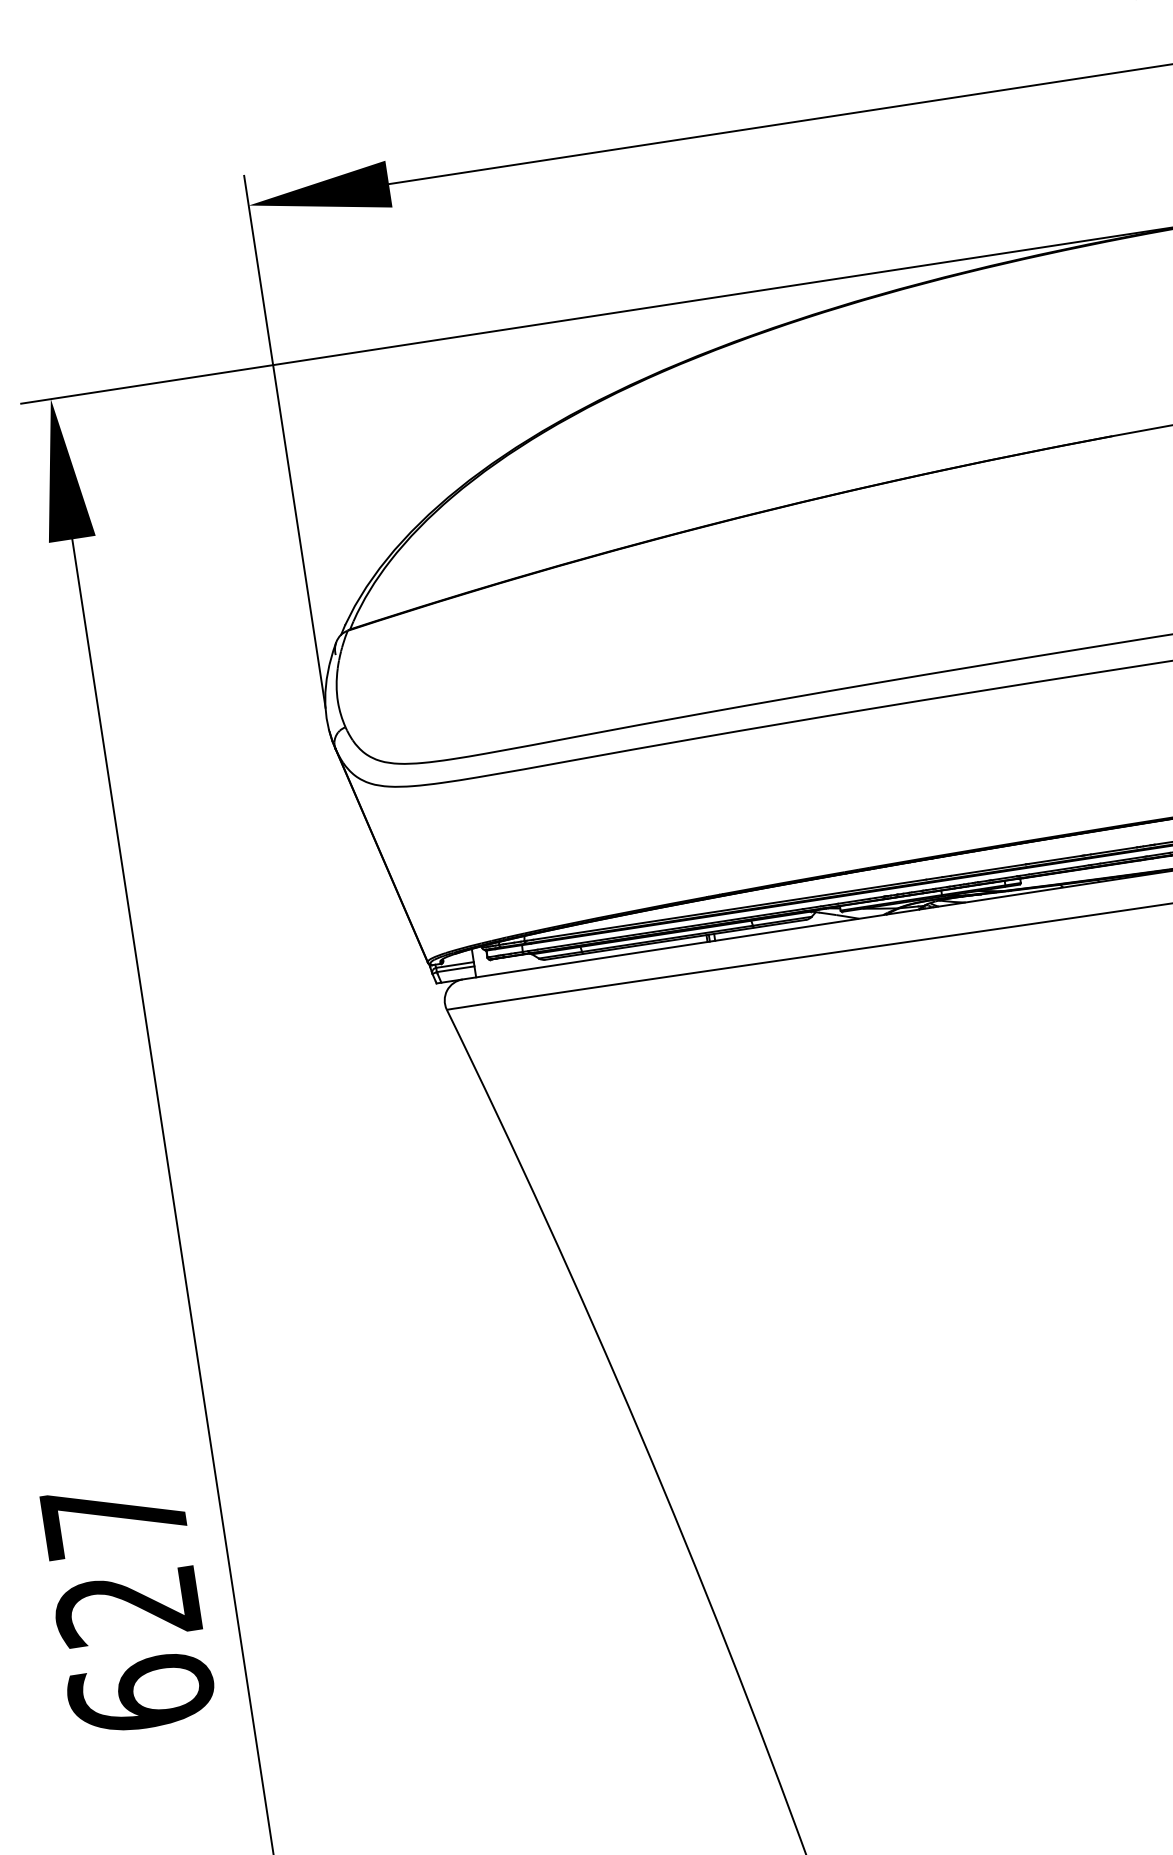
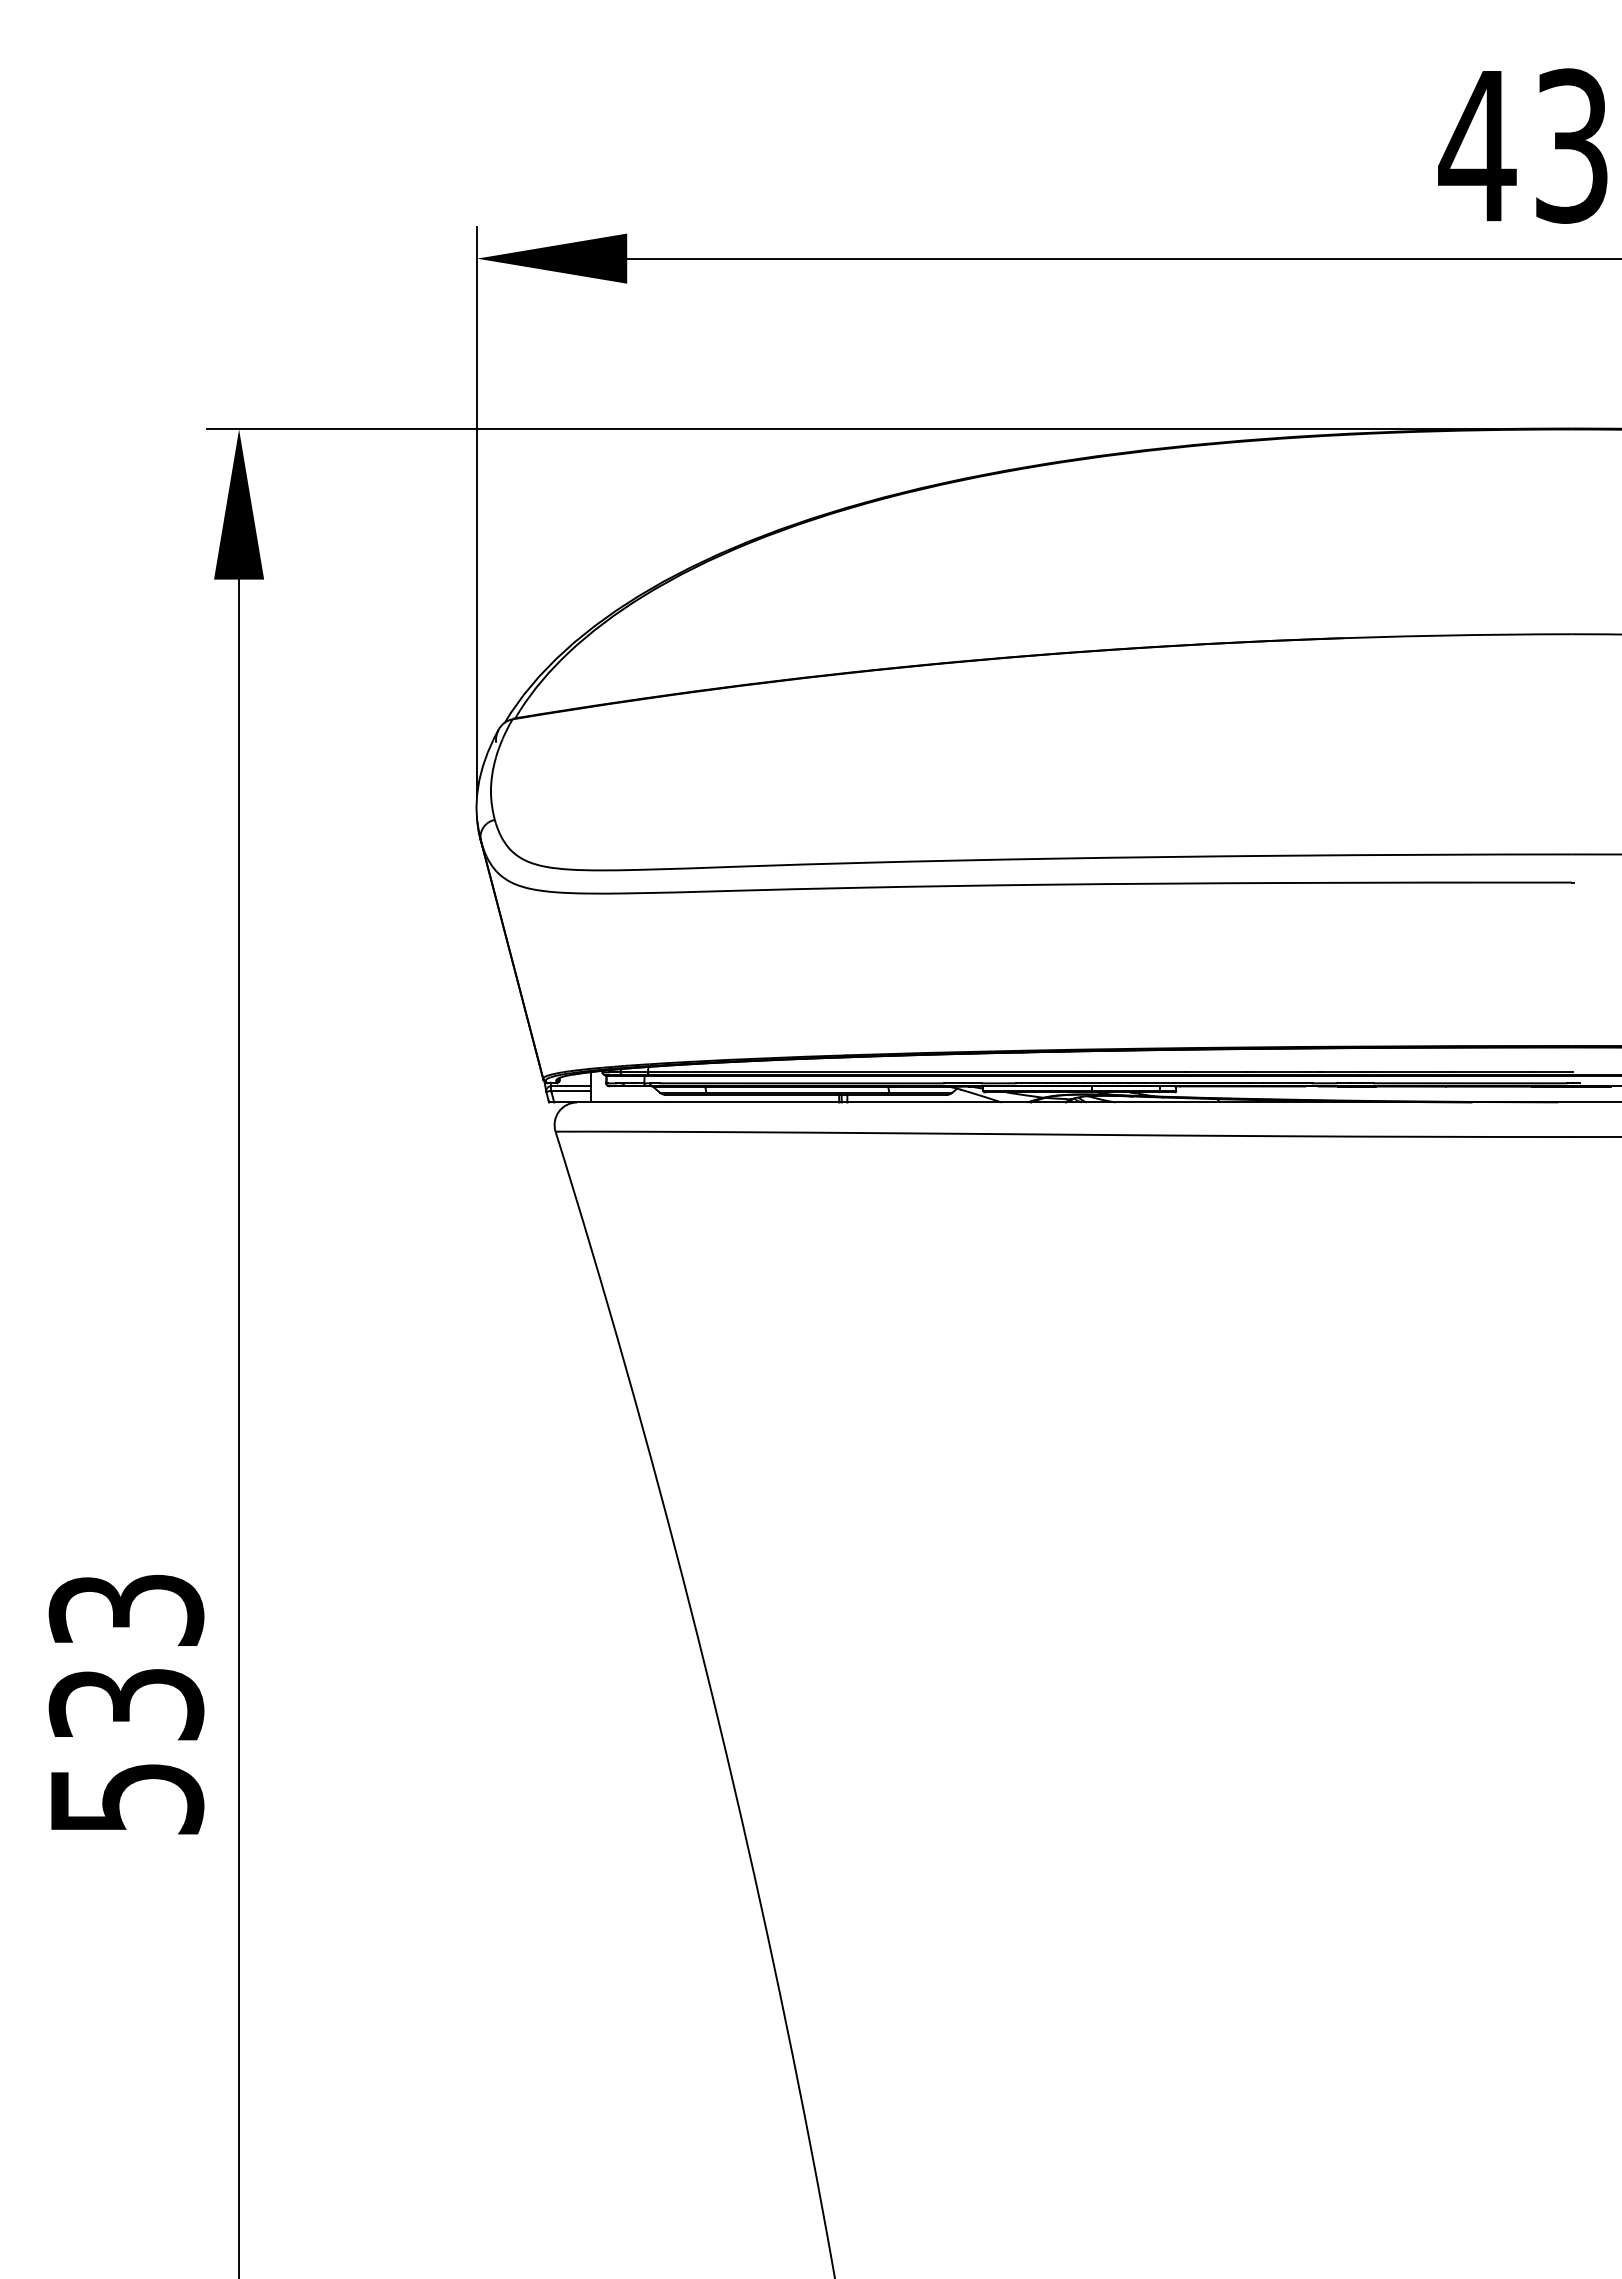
text: (127, 1606) -> (126, 1704), 627 -> 533

